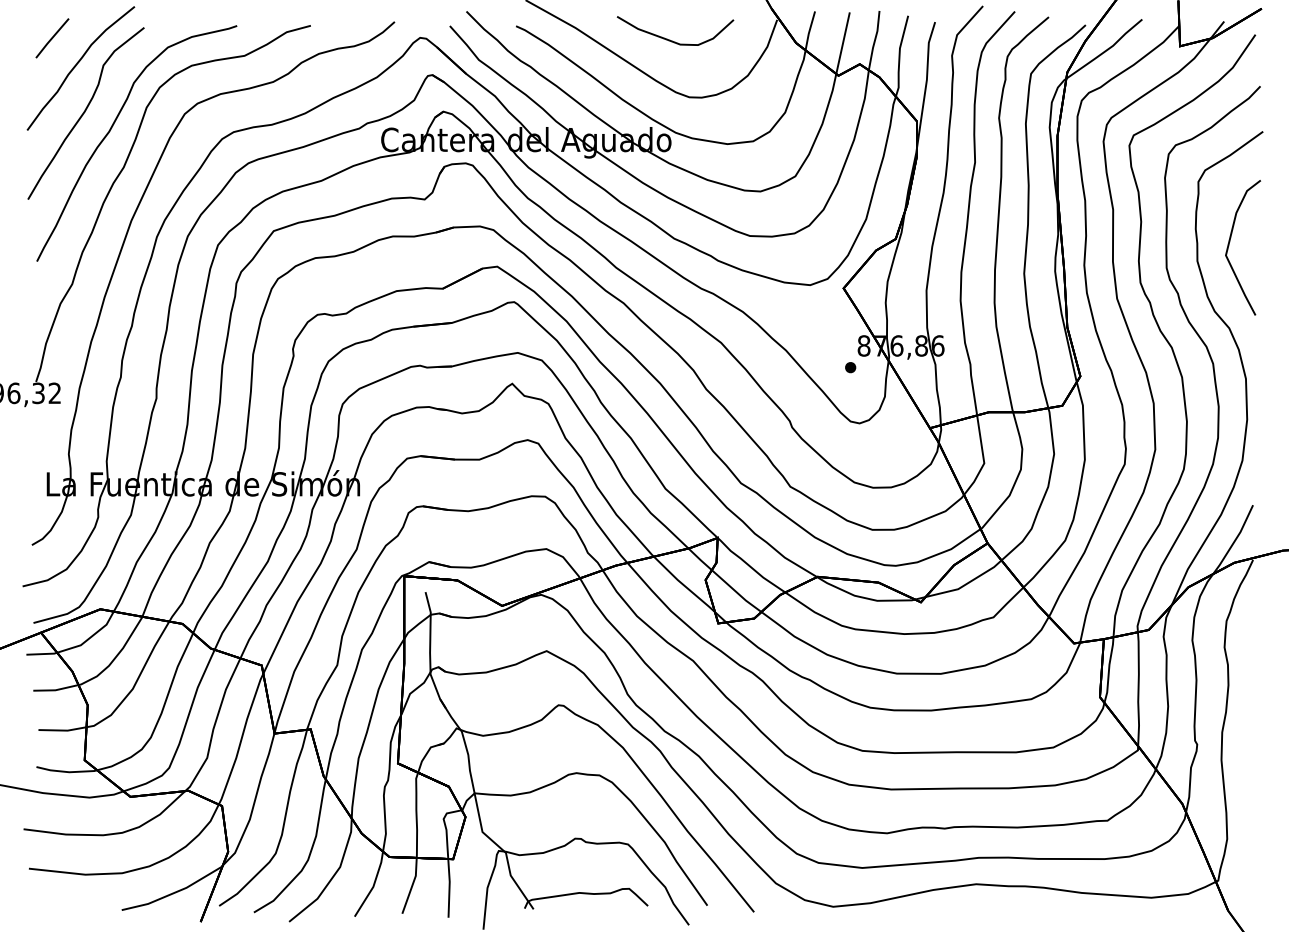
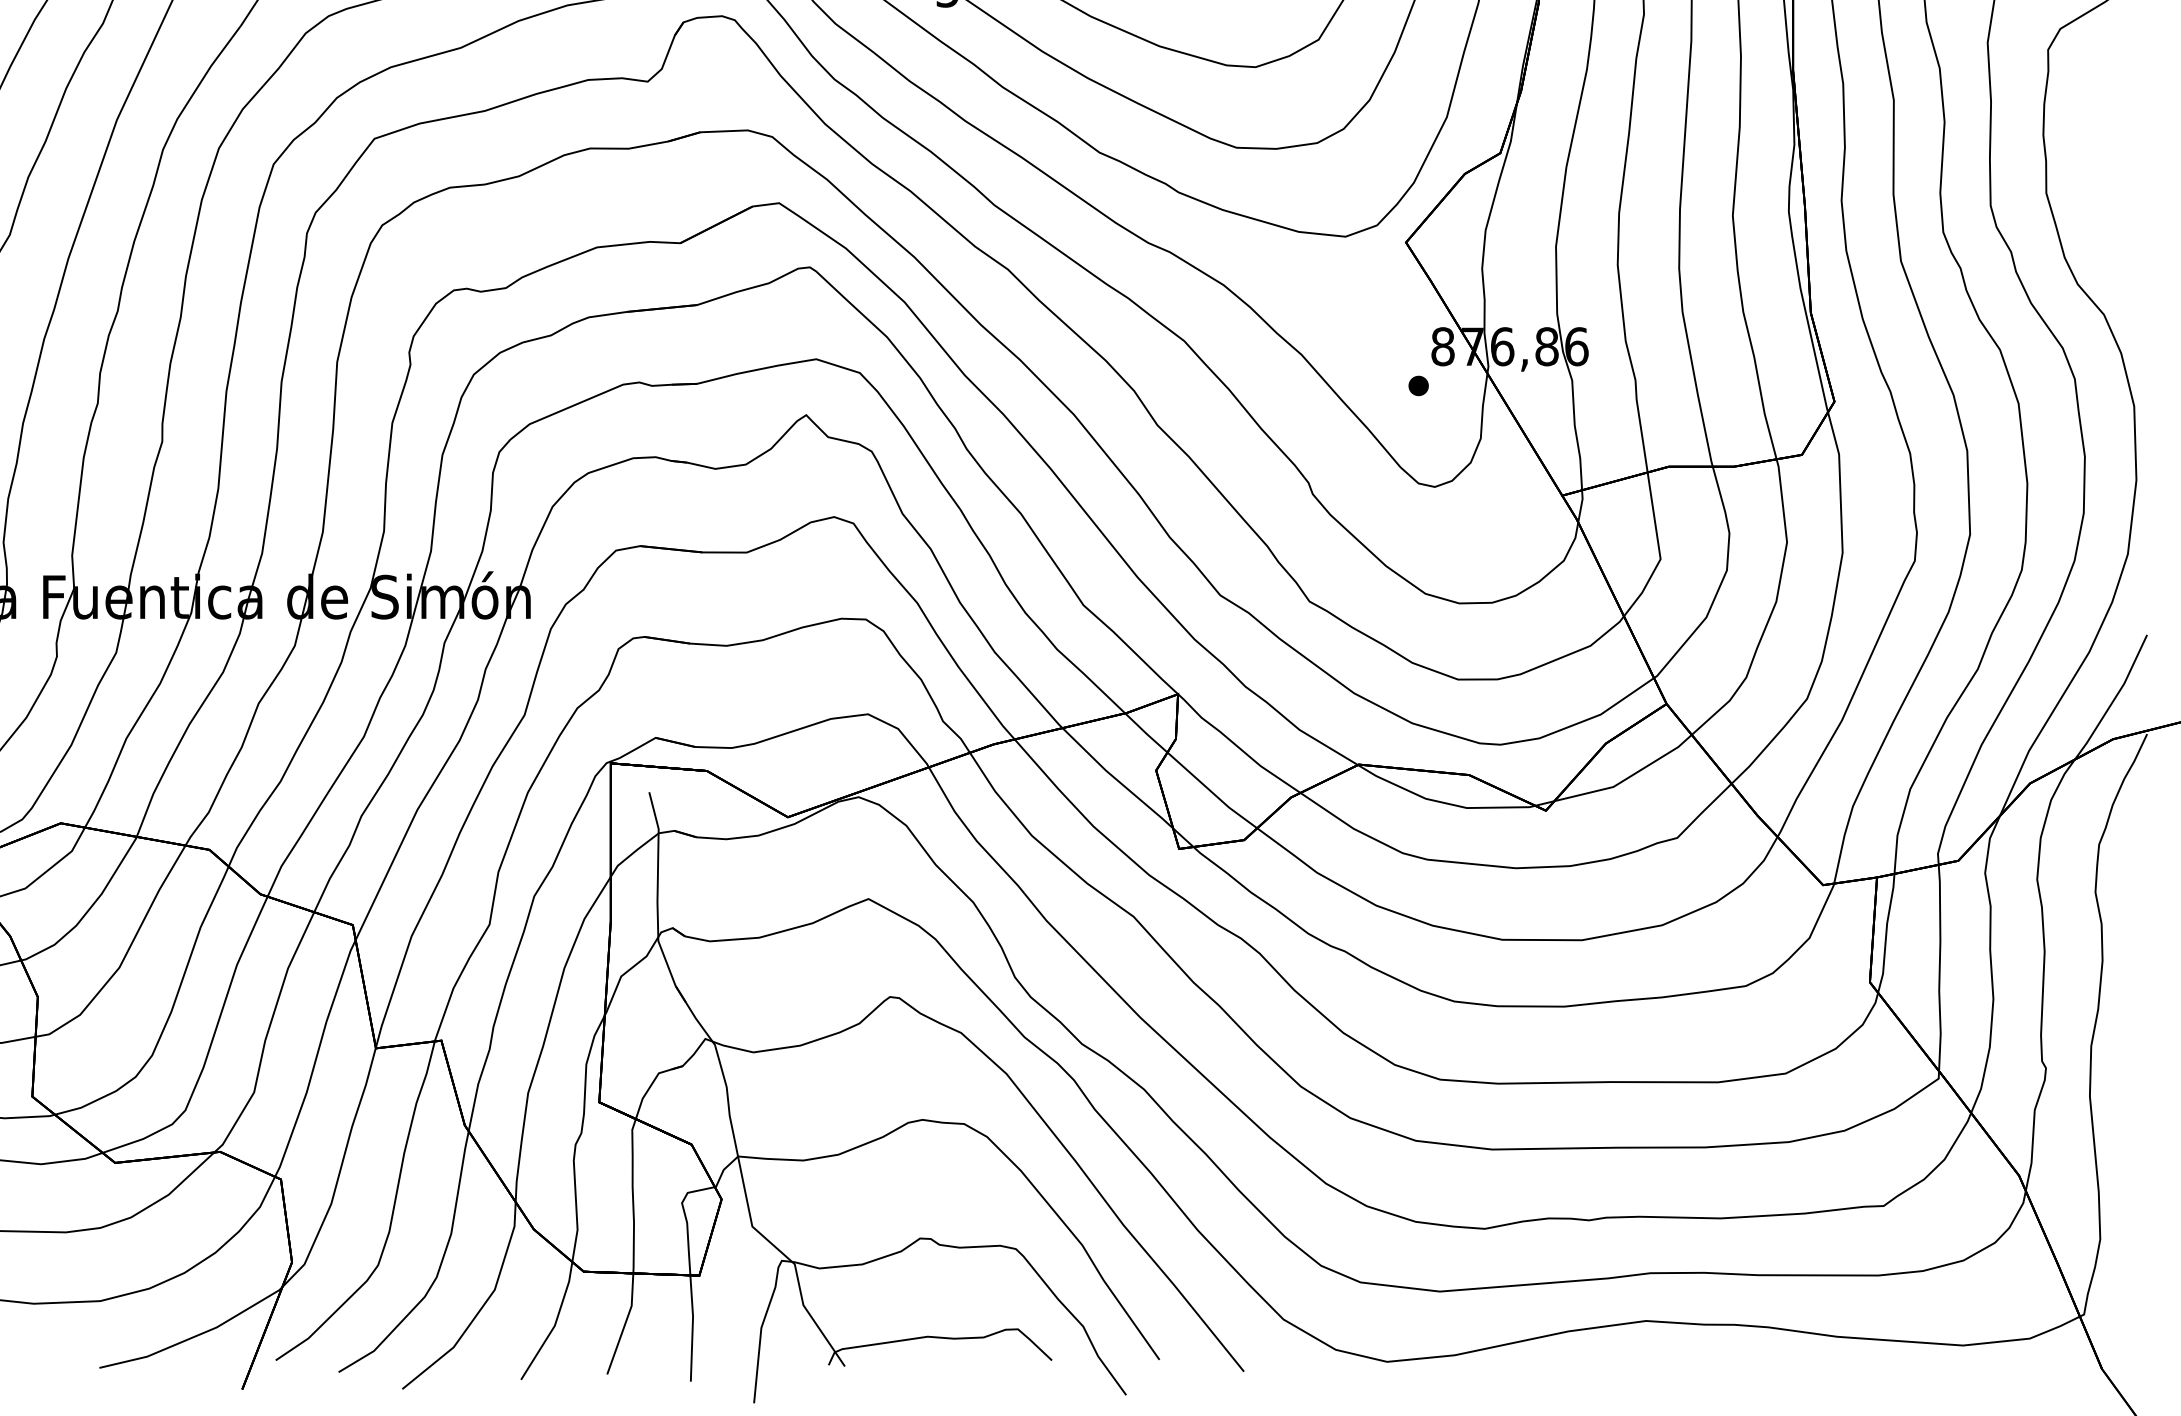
curve: (1229, 246) -> (2104, 166), removed

